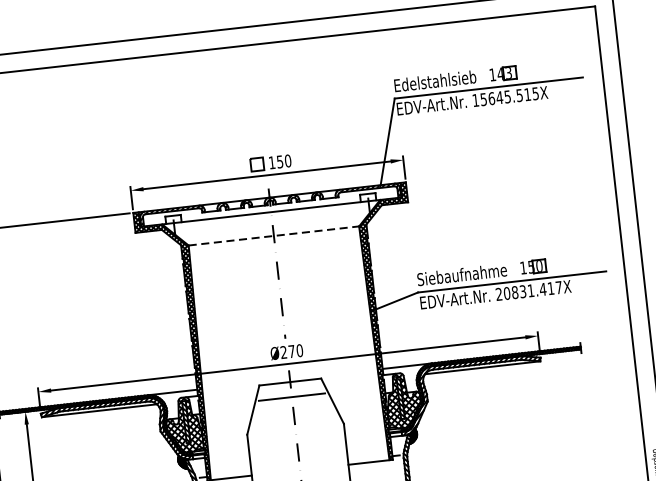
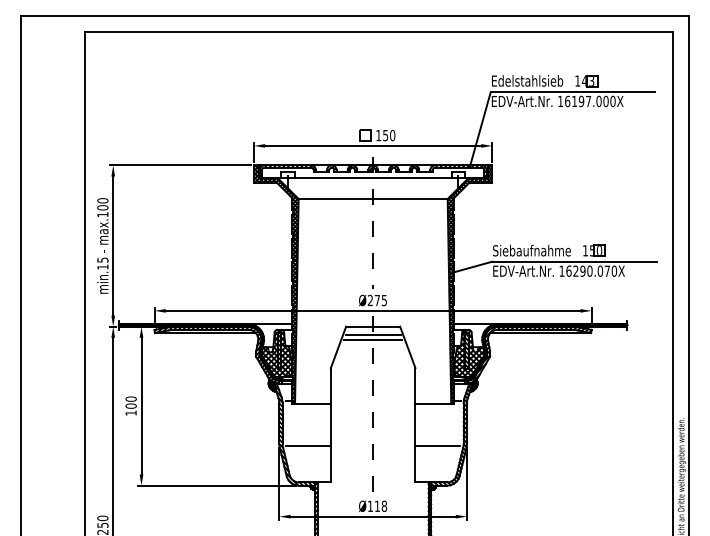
text: (509, 96) -> (590, 101), 15645.515X -> 16197.000X
line: (274, 235) -> (373, 198), dashed -> solid
text: (529, 290) -> (588, 270), 20831.417X -> 16290.070X
text: (299, 350) -> (384, 300), Ø270 -> Ø275
line: (290, 391) -> (372, 334), added

